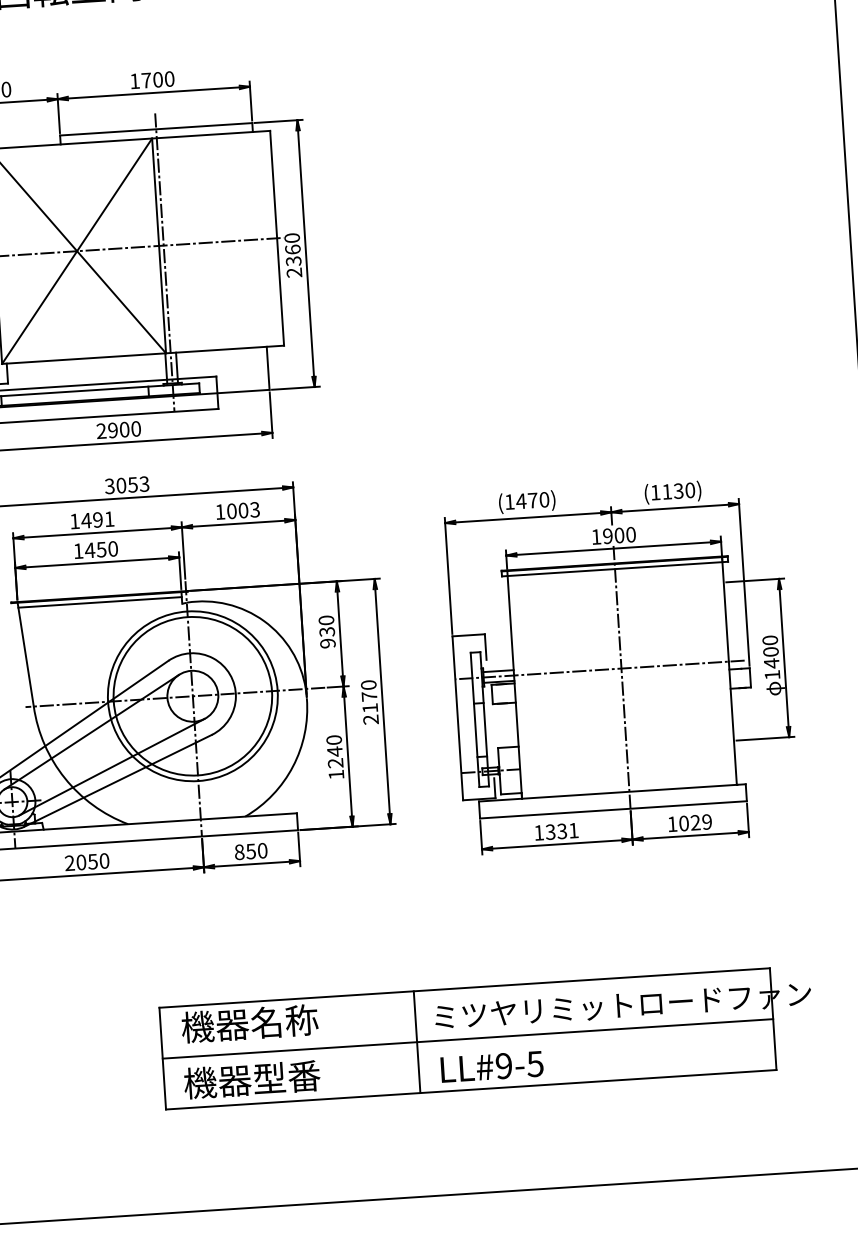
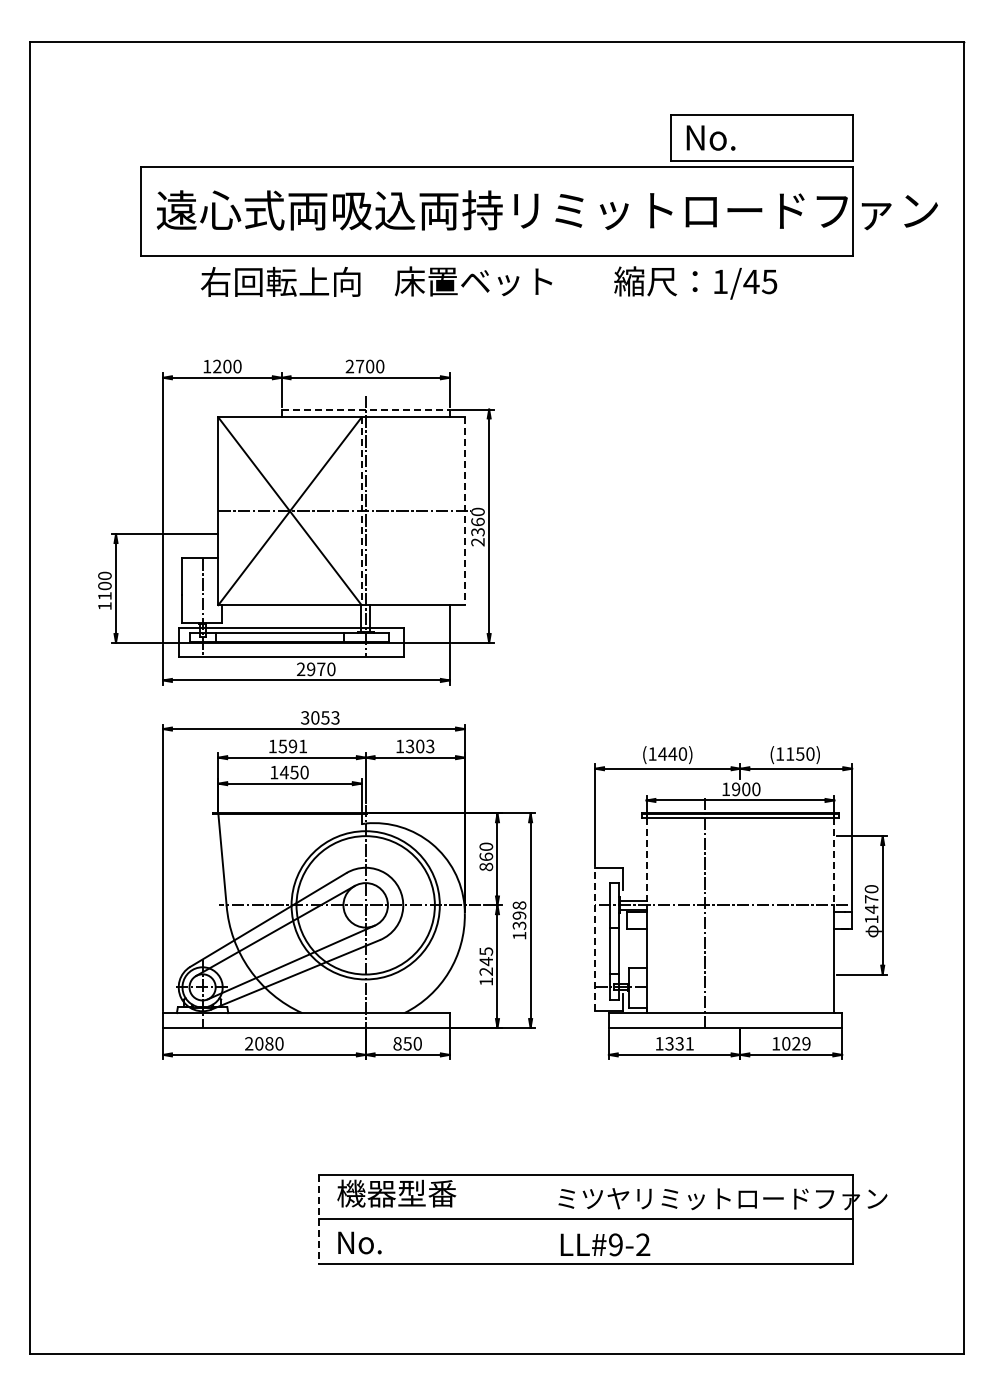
text: (134, 81) -> (349, 366), 1700 -> 2700
line: (157, 129) -> (366, 409), solid -> dashed
line: (276, 238) -> (464, 511), solid -> dashed
line: (158, 246) -> (361, 511), solid -> dashed
text: (124, 429) -> (321, 669), 2900 -> 2970
text: (678, 490) -> (800, 753), (1130) -> (1150)
text: (532, 499) -> (672, 753), (1470) -> (1440)
text: (231, 511) -> (409, 746), 1003 -> 1303
text: (85, 520) -> (282, 746), 1491 -> 1591
line: (99, 602) -> (289, 818), removed
line: (725, 612) -> (834, 862), solid -> dashed
line: (510, 626) -> (646, 862), solid -> dashed
text: (327, 637) -> (486, 861), 930 -> 860
text: (770, 652) -> (871, 899), 1400 -> 1470
line: (622, 676) -> (705, 912), moved
text: (369, 702) -> (519, 920), 2170 -> 1398
line: (458, 718) -> (595, 939), solid -> dashed
text: (333, 740) -> (485, 951), 1240 -> 1245
text: (93, 861) -> (269, 1043), 2050 -> 2080
text: (284, 1021) -> (427, 1193), 機器名称 -> 機器型番
line: (417, 1041) -> (541, 1218), removed
line: (163, 1058) -> (319, 1219), solid -> dashed
text: (535, 1063) -> (643, 1244), LL#9-5 -> LL#9-2
text: (251, 1079) -> (395, 1242), 機器型番 -> No.

